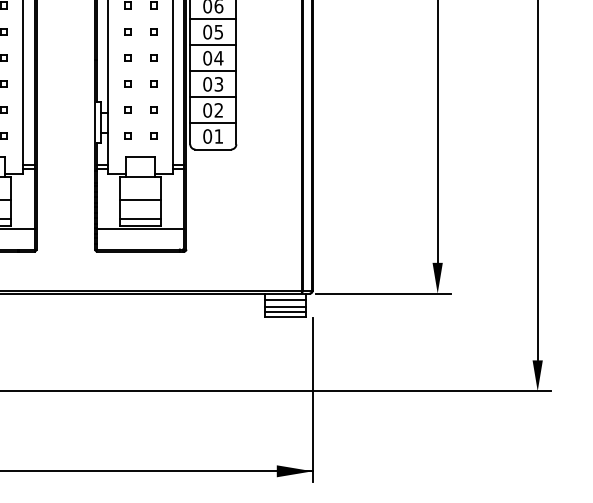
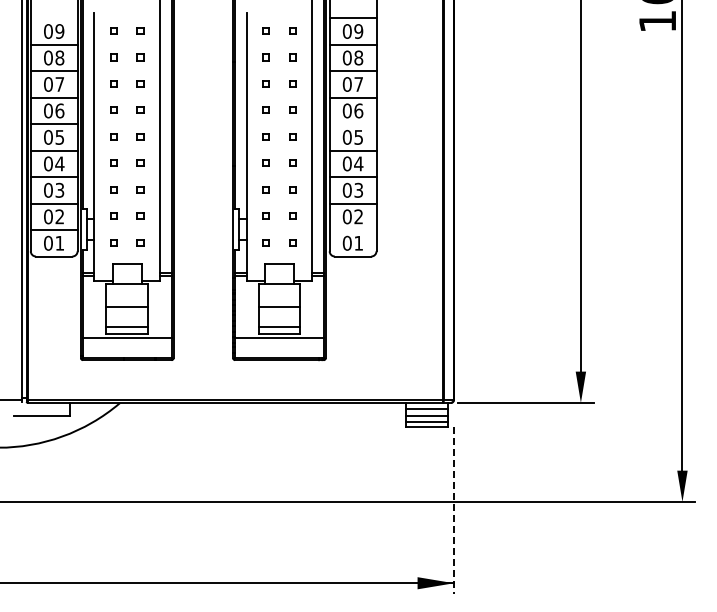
line: (212, 19) -> (352, 124), removed
line: (212, 123) -> (352, 230), removed
line: (313, 399) -> (454, 510), solid -> dashed

